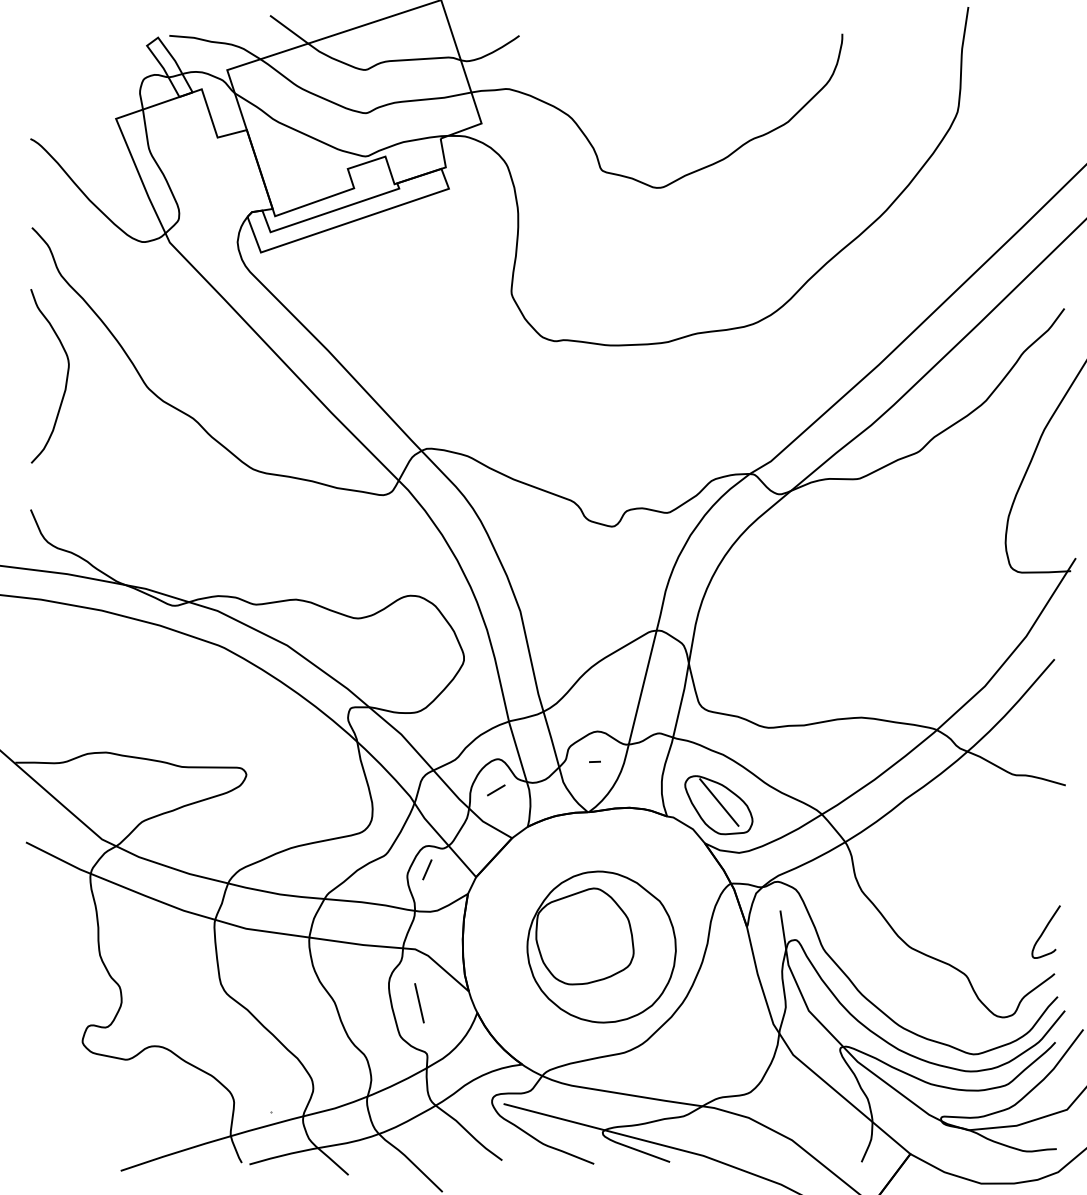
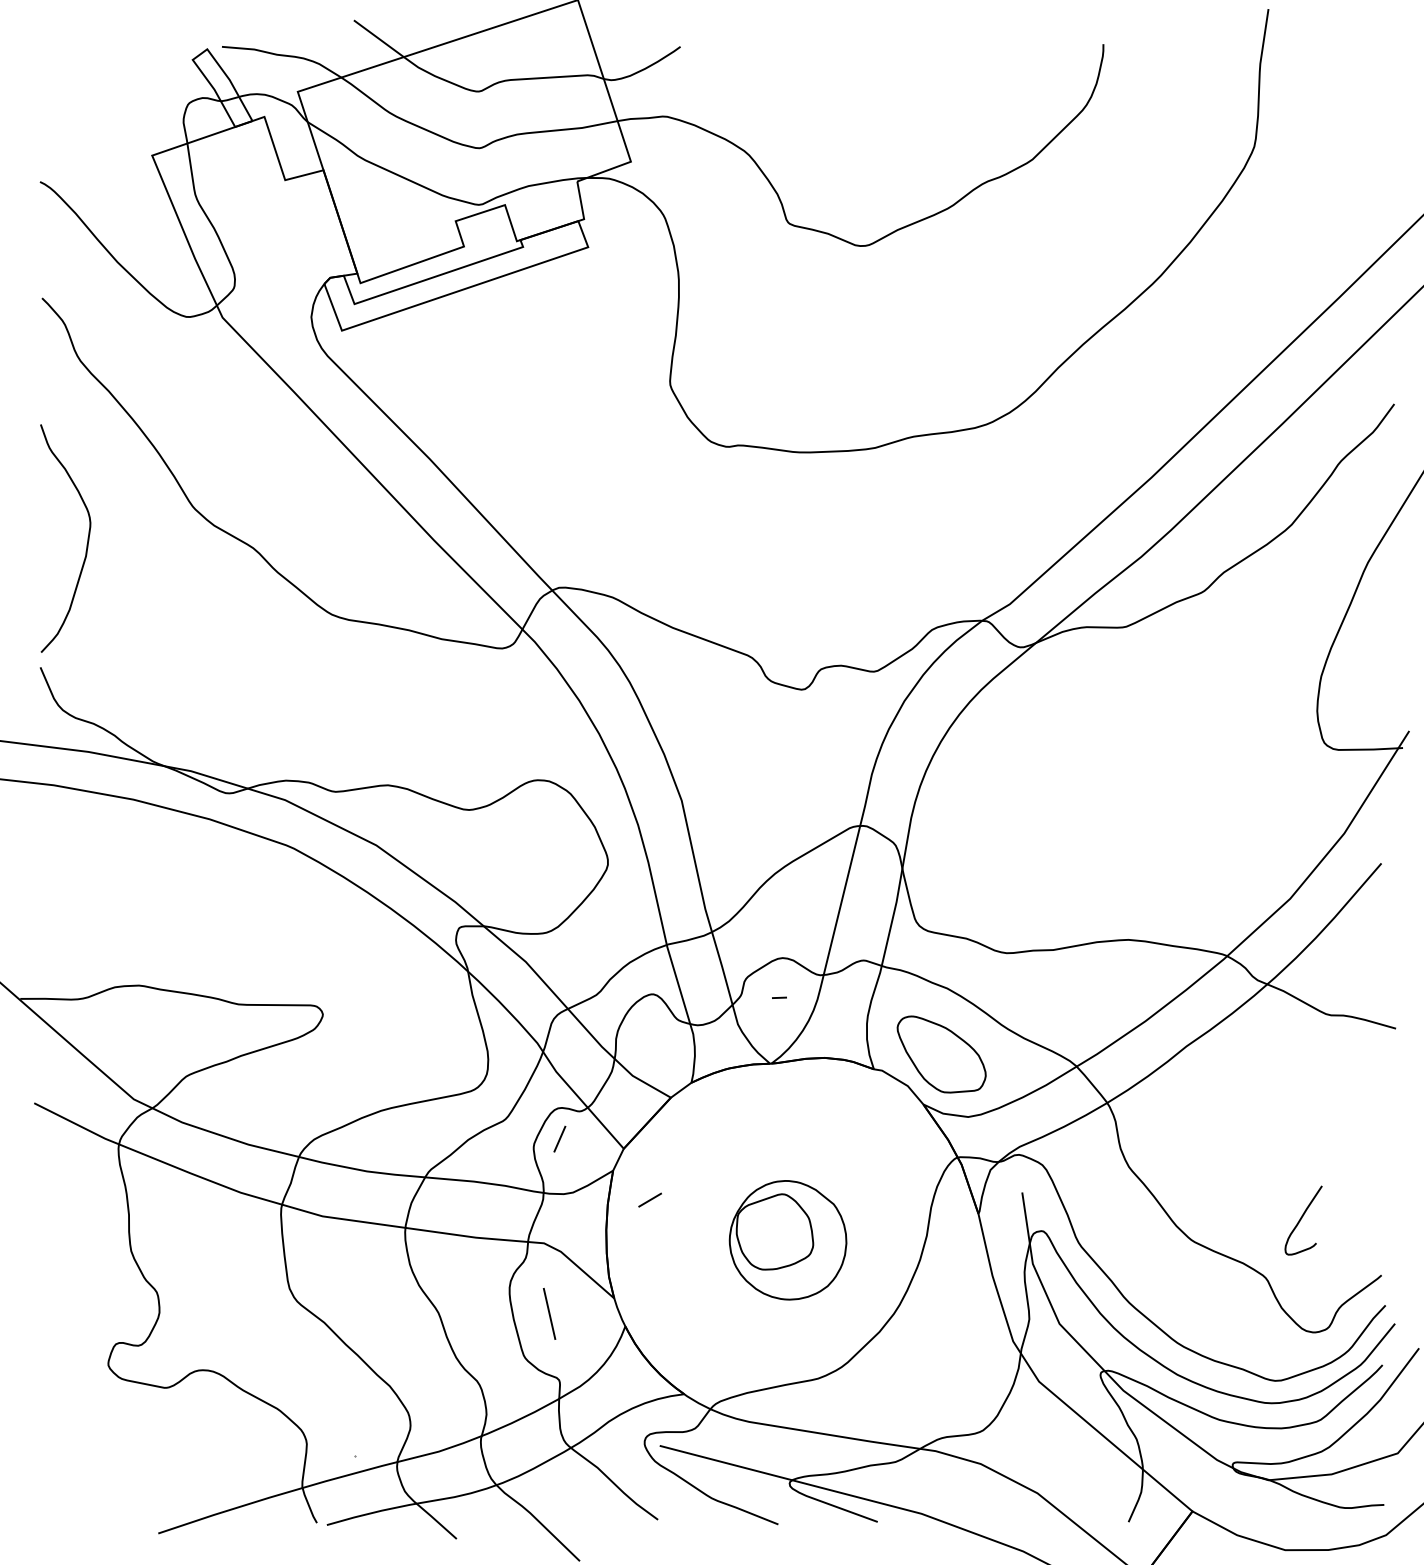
curve: (65, 381) -> (85, 545), moved
line: (496, 790) -> (650, 1200), moved
line: (719, 802) -> (942, 1050), removed
curve: (1045, 930) -> (1302, 1218), moved
part: (601, 946) -> (787, 1239), size x0.6

